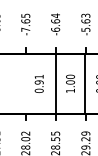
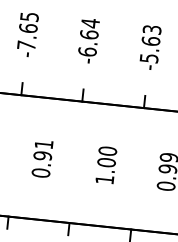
line: (55, 83) -> (75, 161), removed
line: (85, 83) -> (136, 167), removed

